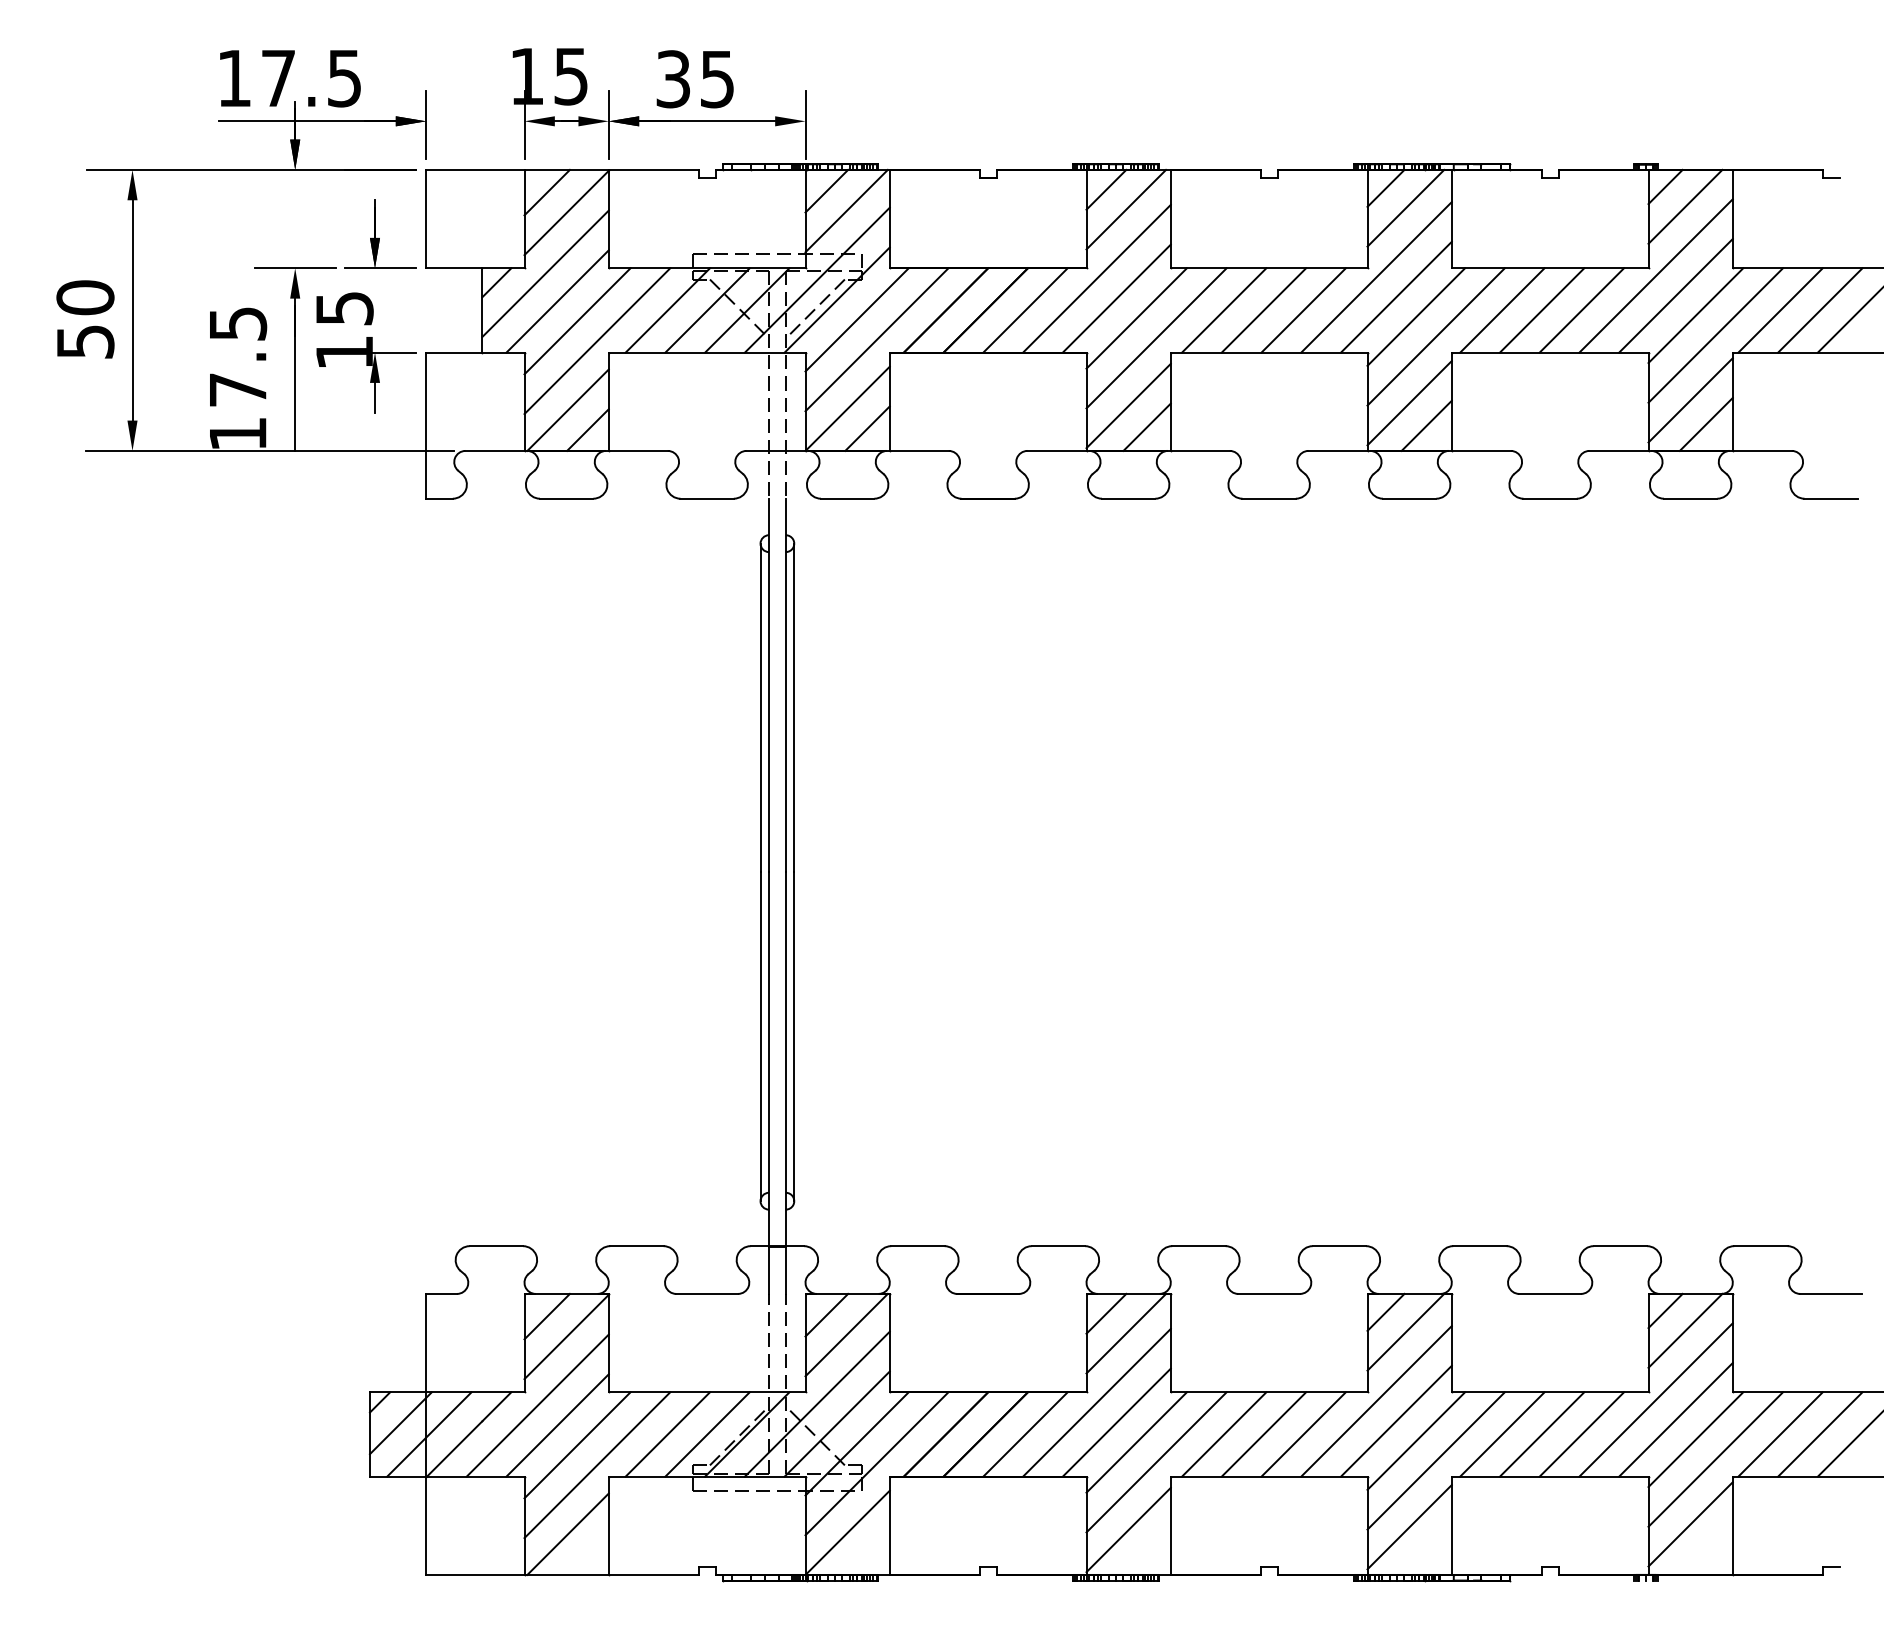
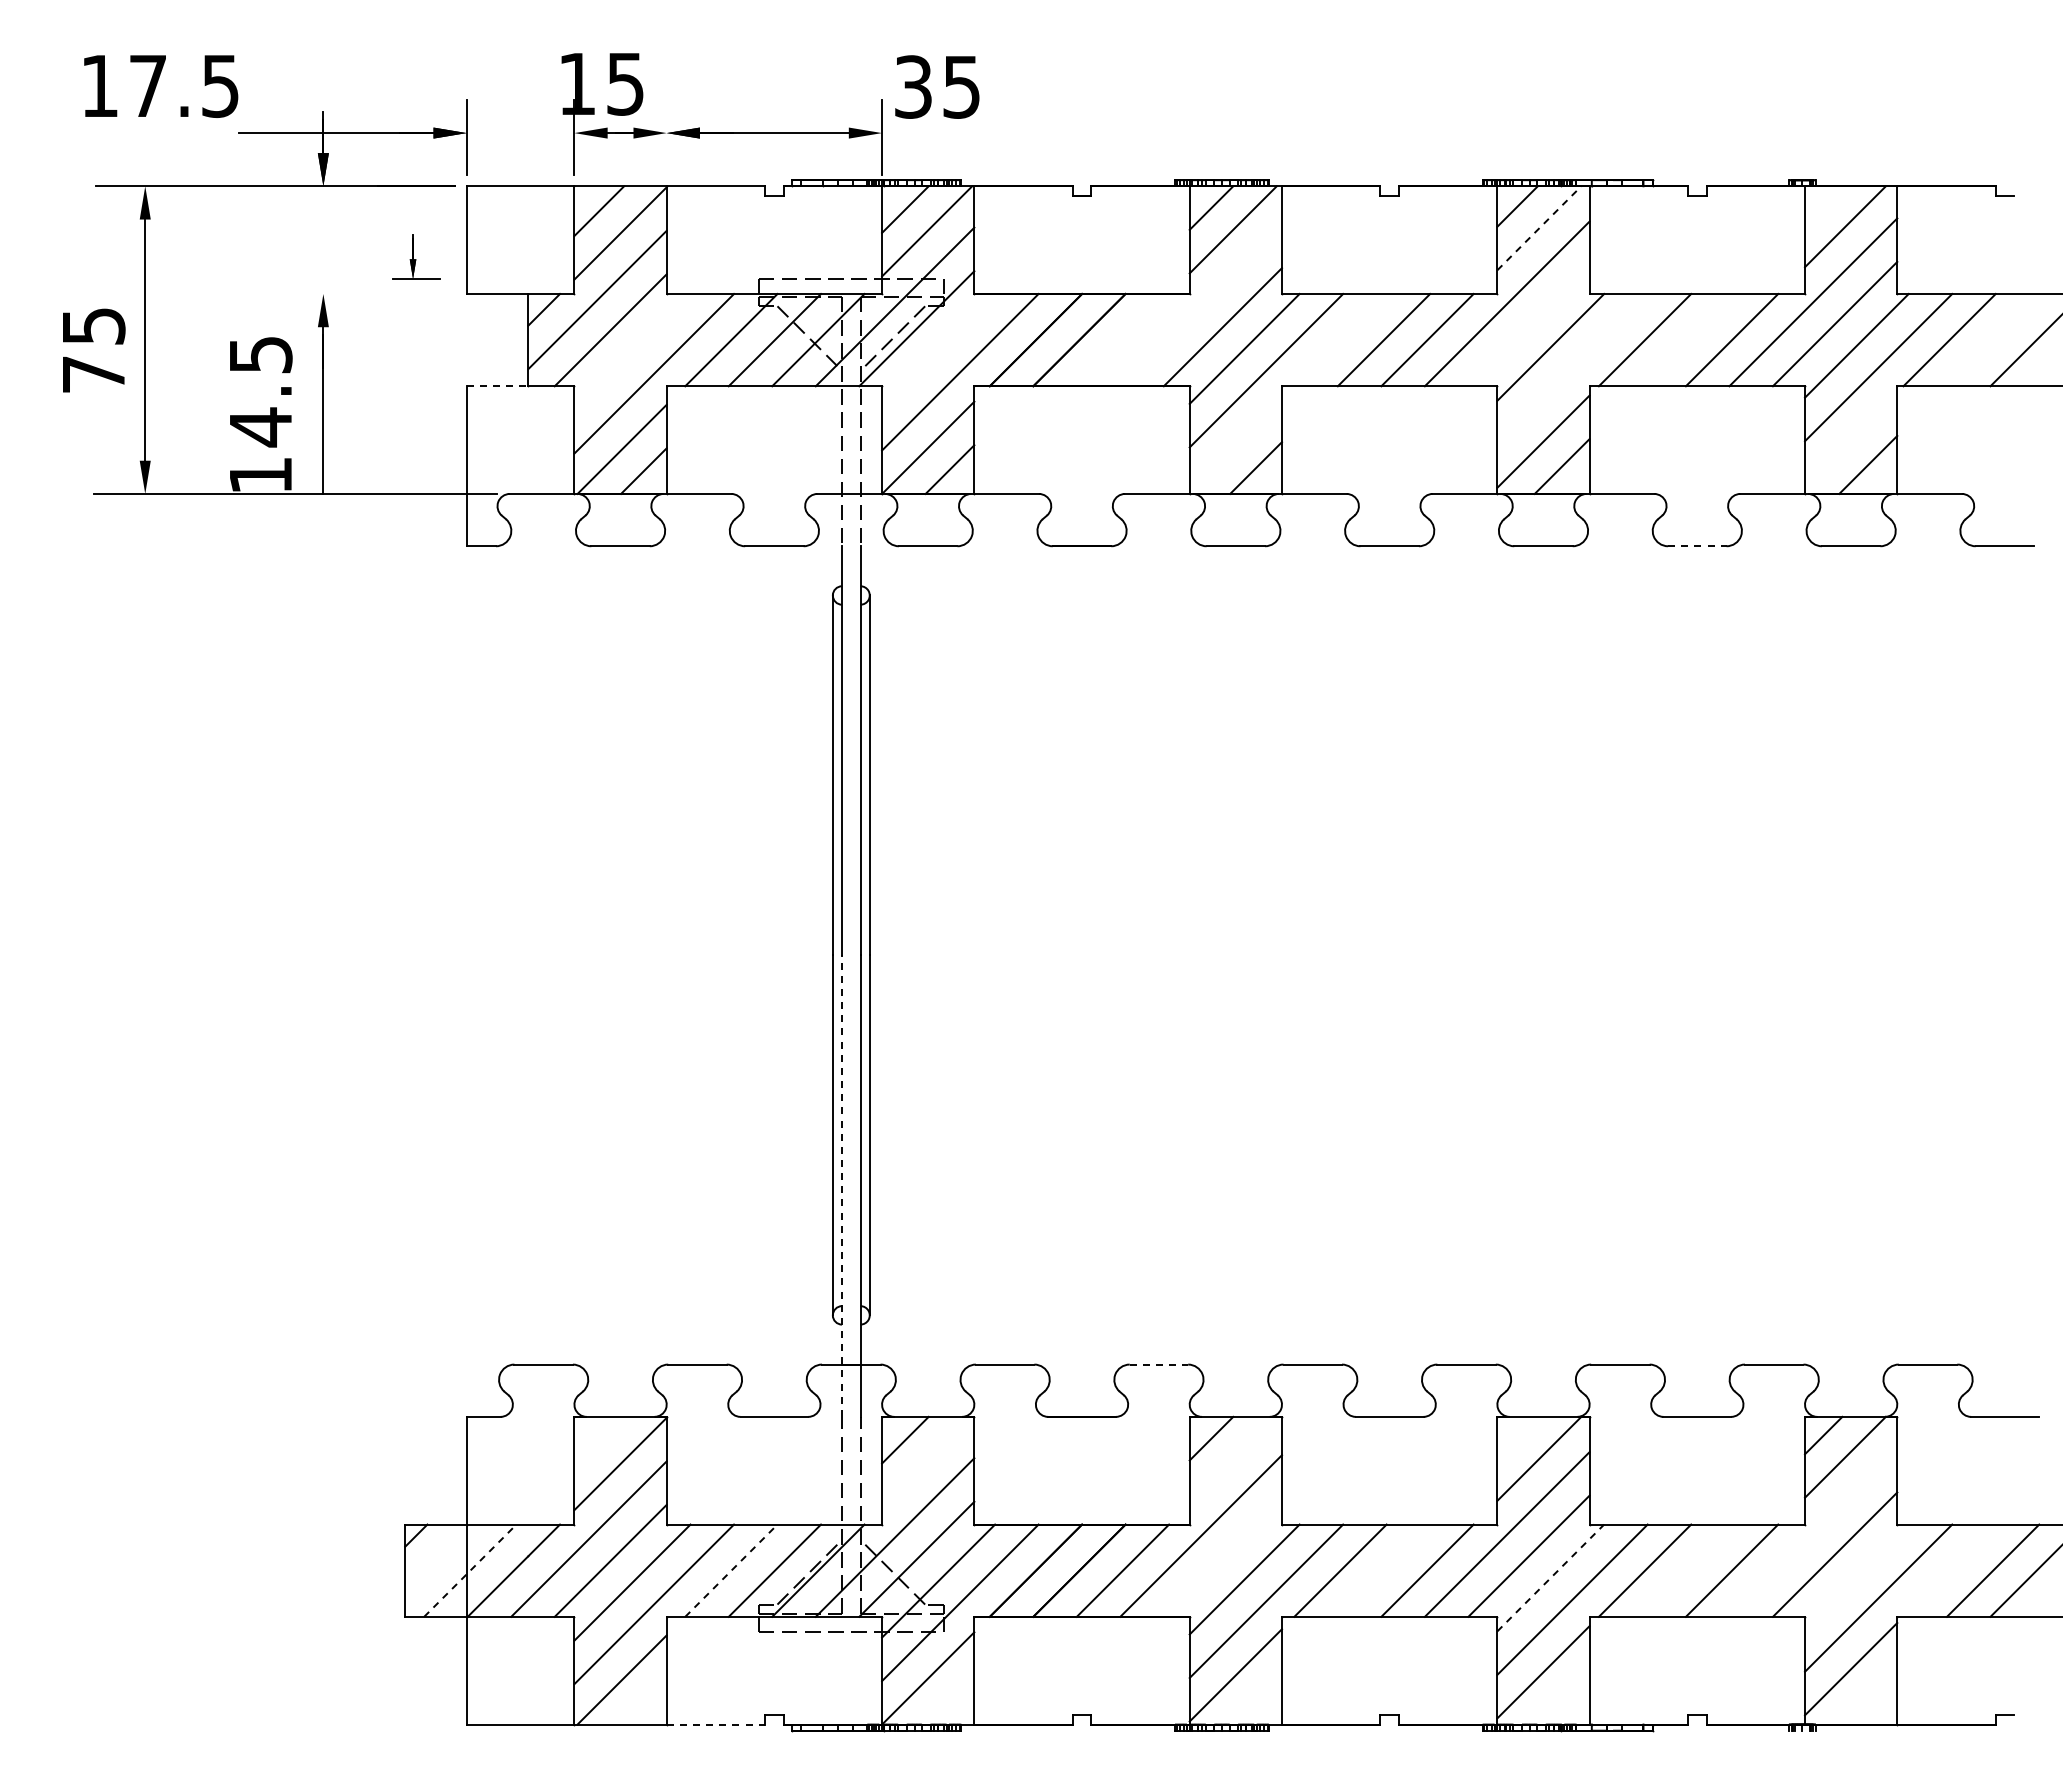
text: (290, 78) -> (161, 86), moved
text: (695, 78) -> (937, 86), moved
line: (608, 124) -> (666, 136), removed
line: (1665, 186) -> (1823, 204), removed
line: (1406, 207) -> (1539, 227), solid -> dashed
part: (380, 234) -> (416, 256), size x0.6
line: (295, 268) -> (323, 294), removed
line: (1097, 278) -> (1201, 305), removed
line: (1395, 297) -> (1528, 325), removed
line: (1025, 309) -> (1122, 339), removed
line: (1224, 309) -> (1340, 339), removed
line: (1542, 309) -> (1688, 339), removed
line: (1819, 309) -> (1992, 339), removed
text: (85, 318) -> (93, 349), 50 -> 75
line: (857, 319) -> (938, 350), removed
line: (577, 321) -> (632, 352), removed
line: (1436, 336) -> (1572, 368), removed
part: (365, 352) -> (400, 386), removed
line: (454, 352) -> (497, 386), solid -> dashed
text: (237, 390) -> (260, 427), 17.5 -> 14.5
line: (1690, 400) -> (1851, 438), removed
line: (1128, 405) -> (1235, 444), removed
line: (1550, 498) -> (1697, 546), solid -> dashed
line: (769, 1083) -> (842, 1186), solid -> dashed
line: (1058, 1246) -> (1159, 1364), solid -> dashed
line: (1385, 1311) -> (1517, 1436), removed
line: (547, 1316) -> (599, 1441), removed
line: (1125, 1332) -> (1232, 1459), removed
line: (847, 1334) -> (927, 1461), removed
line: (1656, 1399) -> (1813, 1532), removed
line: (1116, 1422) -> (1222, 1557), removed
line: (400, 1423) -> (438, 1558), removed
line: (429, 1434) -> (470, 1570), solid -> dashed
line: (667, 1434) -> (731, 1570), solid -> dashed
line: (1263, 1434) -> (1383, 1570), removed
line: (1542, 1434) -> (1688, 1570), removed
line: (1780, 1434) -> (1949, 1570), removed
line: (1695, 1439) -> (1856, 1576), removed
line: (1416, 1440) -> (1550, 1577), solid -> dashed
line: (654, 1574) -> (716, 1724), solid -> dashed

